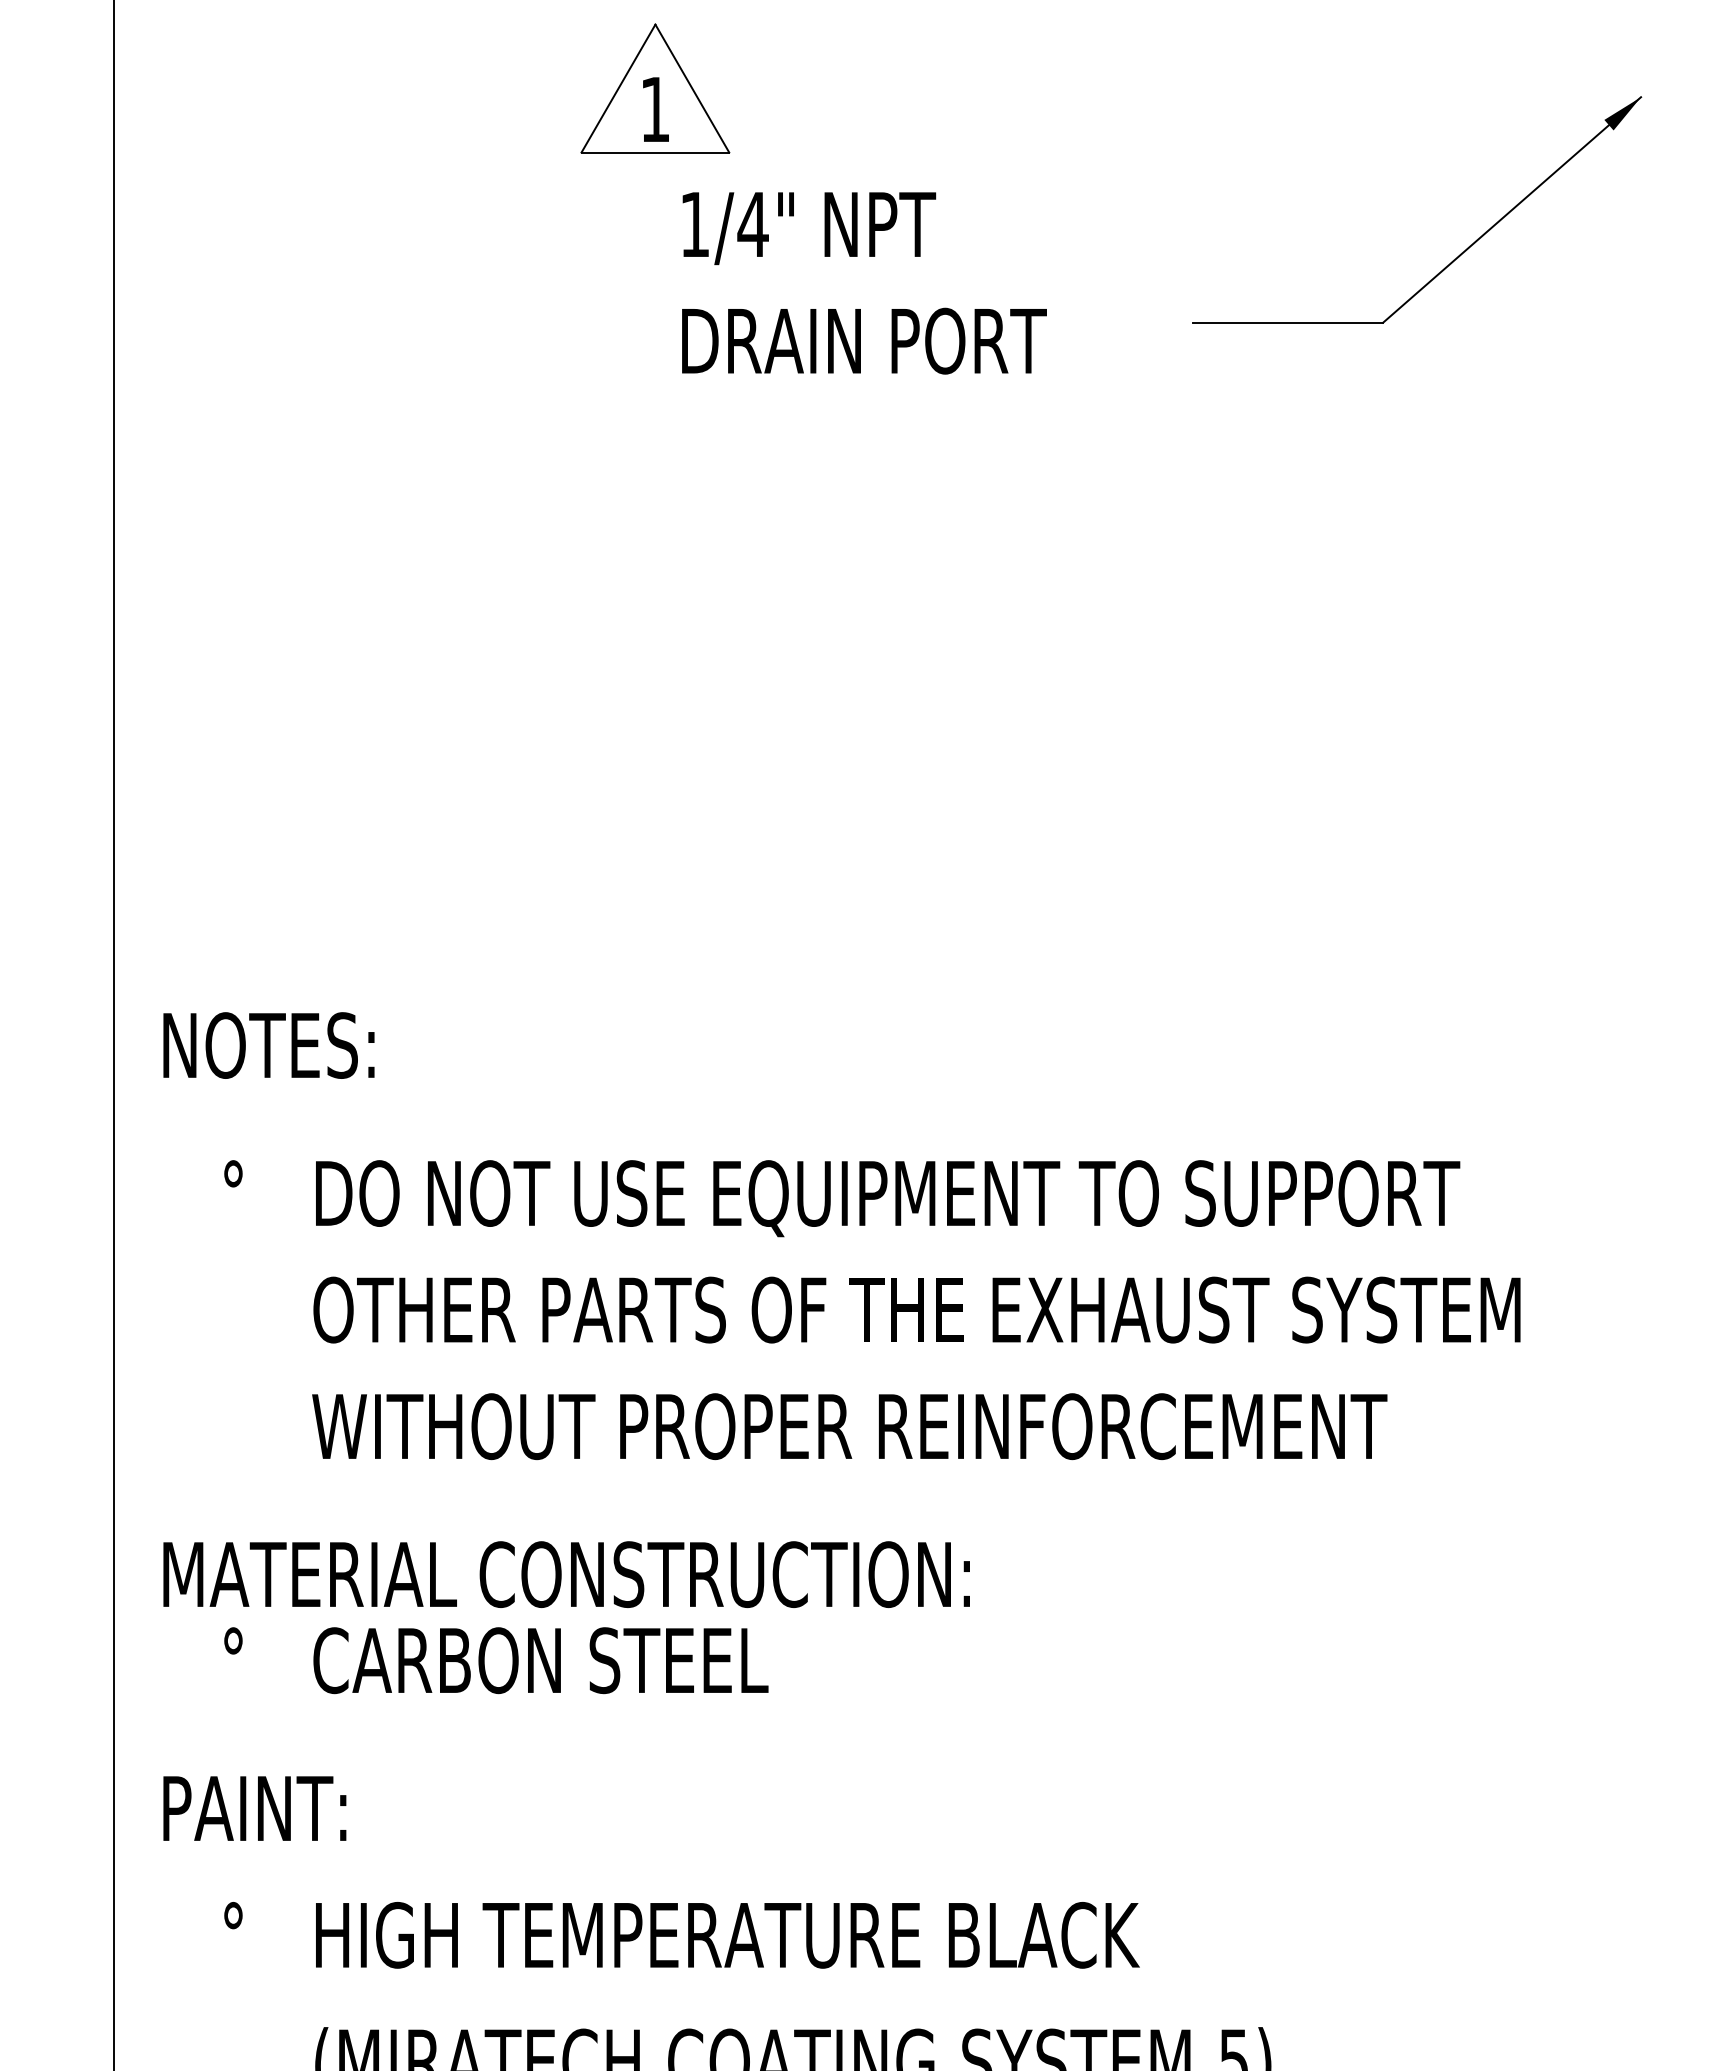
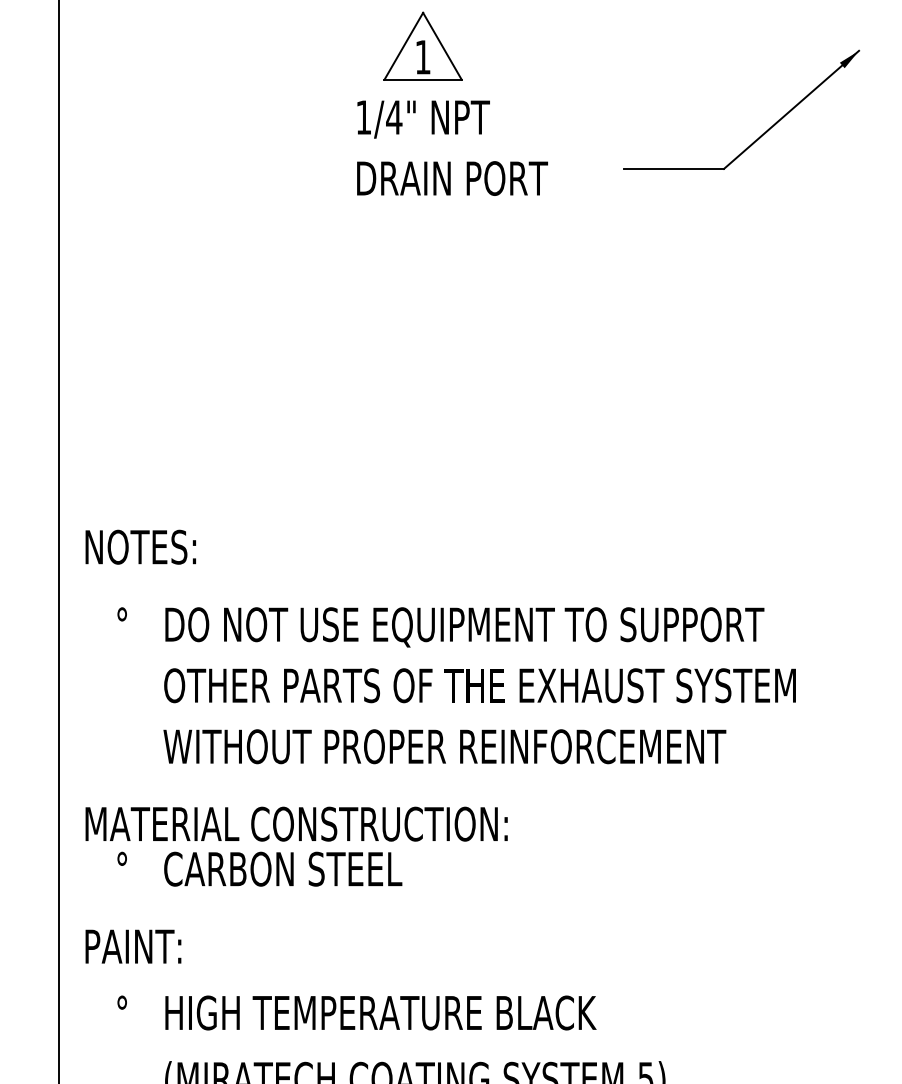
part: (654, 86) -> (422, 45), moved

